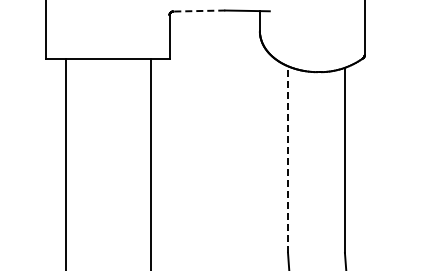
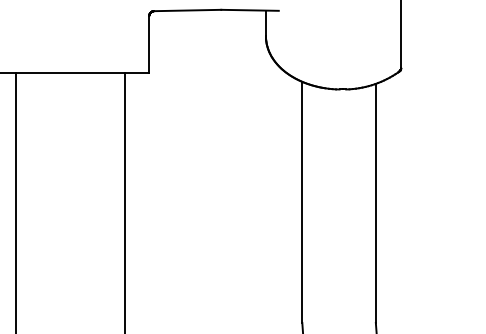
line: (199, 11) -> (187, 11), dashed -> solid
line: (288, 159) -> (302, 202), dashed -> solid

